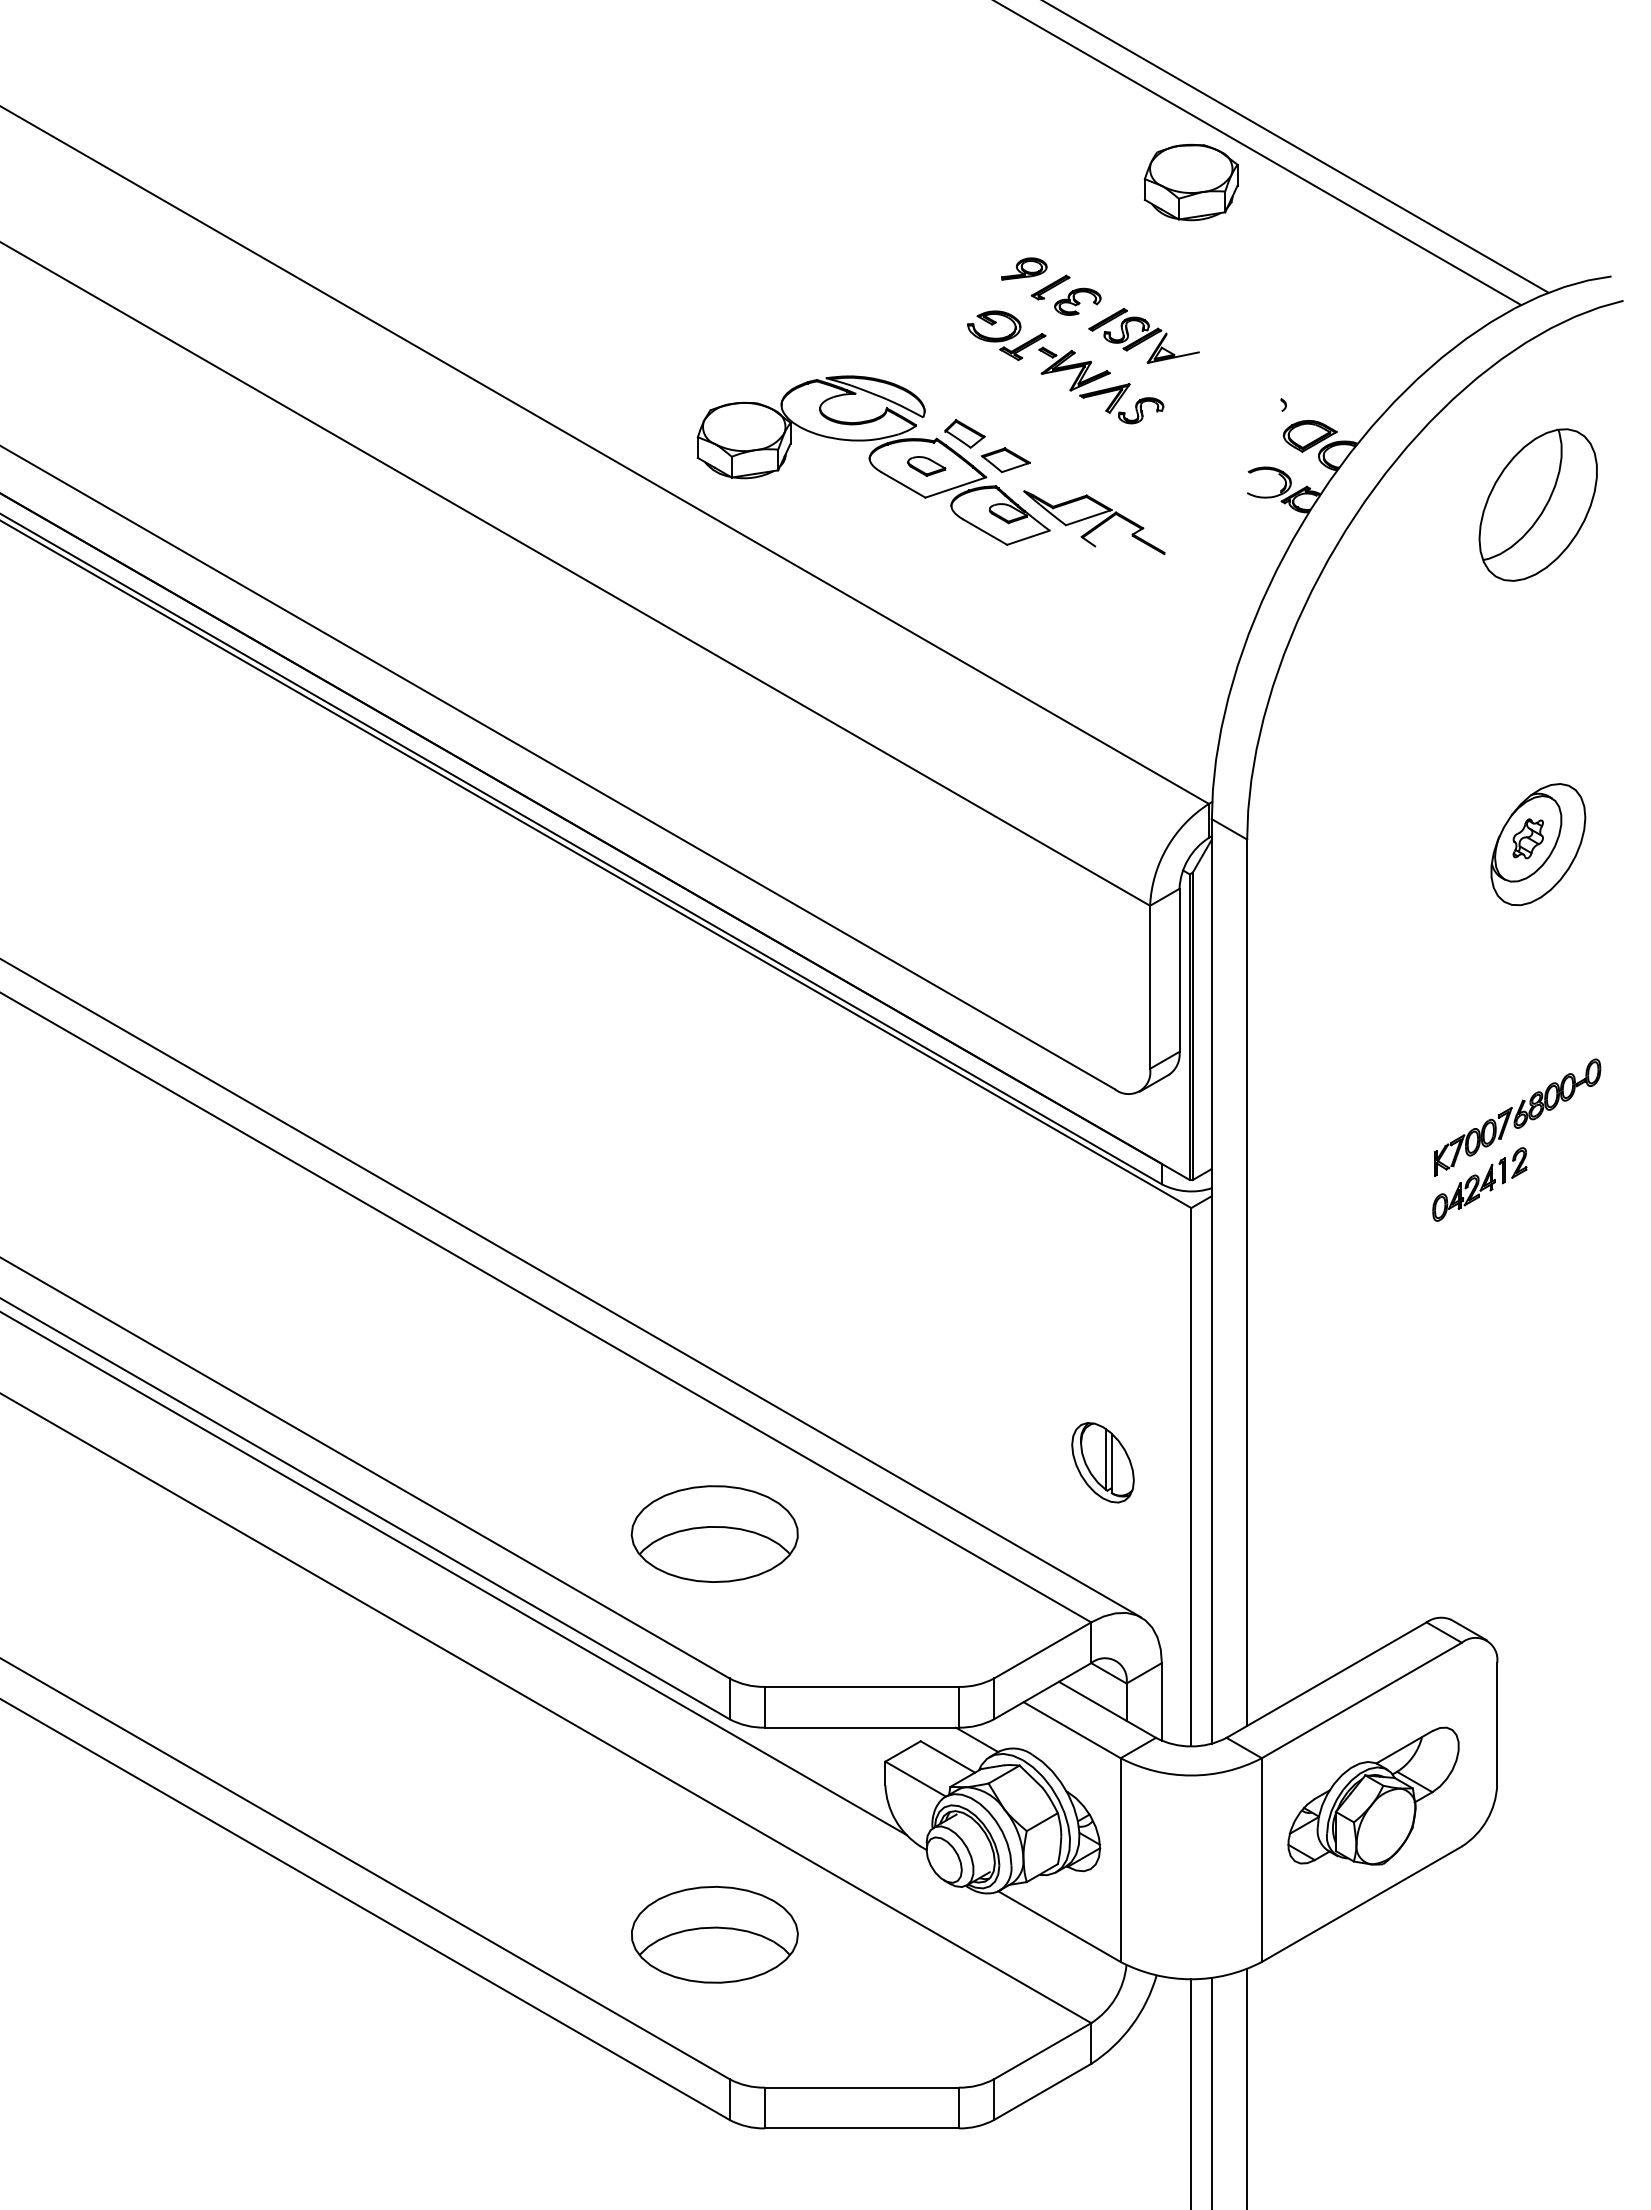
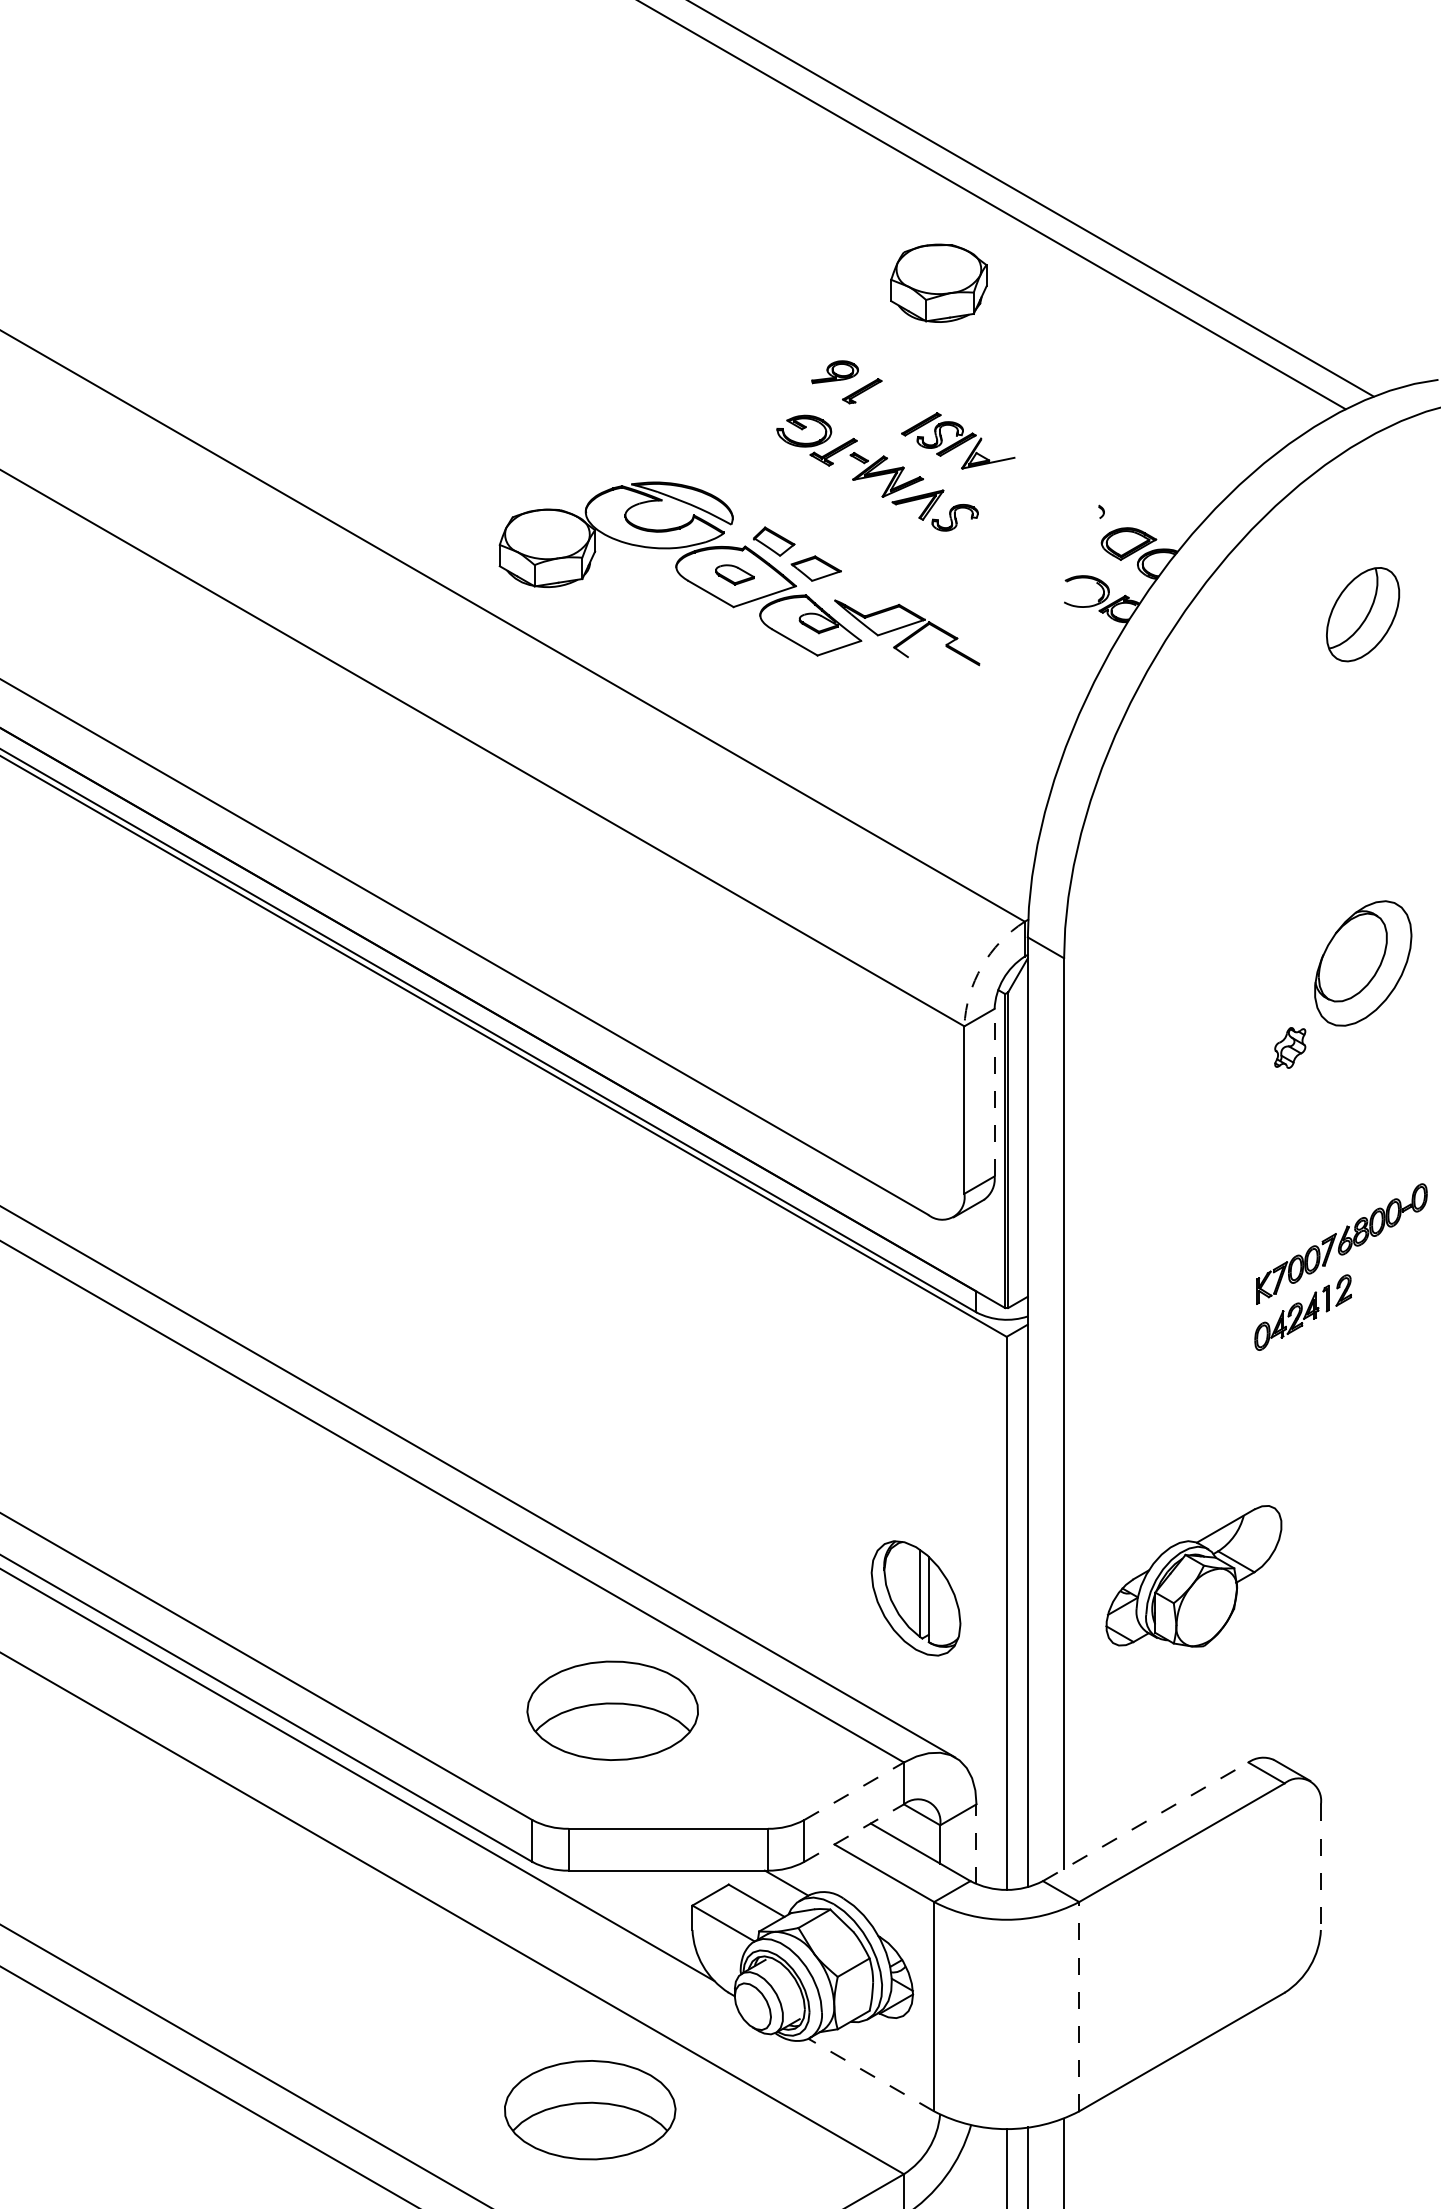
part: (1190, 182) -> (938, 283), moved
part: (1077, 301) -> (889, 405), removed
part: (1537, 504) -> (1362, 614), size x0.6
part: (1527, 838) -> (1289, 1047), moved
arc: (1167, 847) -> (982, 966), solid -> dashed
line: (1179, 970) -> (994, 1092), solid -> dashed
part: (1102, 1462) -> (915, 1598), size x1.4
part: (714, 1533) -> (612, 1710), moved
line: (1043, 1650) -> (854, 1791), solid -> dashed
line: (1327, 1679) -> (1146, 1821), solid -> dashed
line: (1043, 1690) -> (854, 1832), solid -> dashed
line: (1161, 1701) -> (976, 1843), solid -> dashed
line: (1497, 1724) -> (1321, 1867), solid -> dashed
part: (1373, 1795) -> (1193, 1575), moved
line: (1261, 1860) -> (1078, 2007), solid -> dashed
line: (1059, 1926) -> (871, 2074), solid -> dashed
part: (714, 1934) -> (589, 2109), moved

